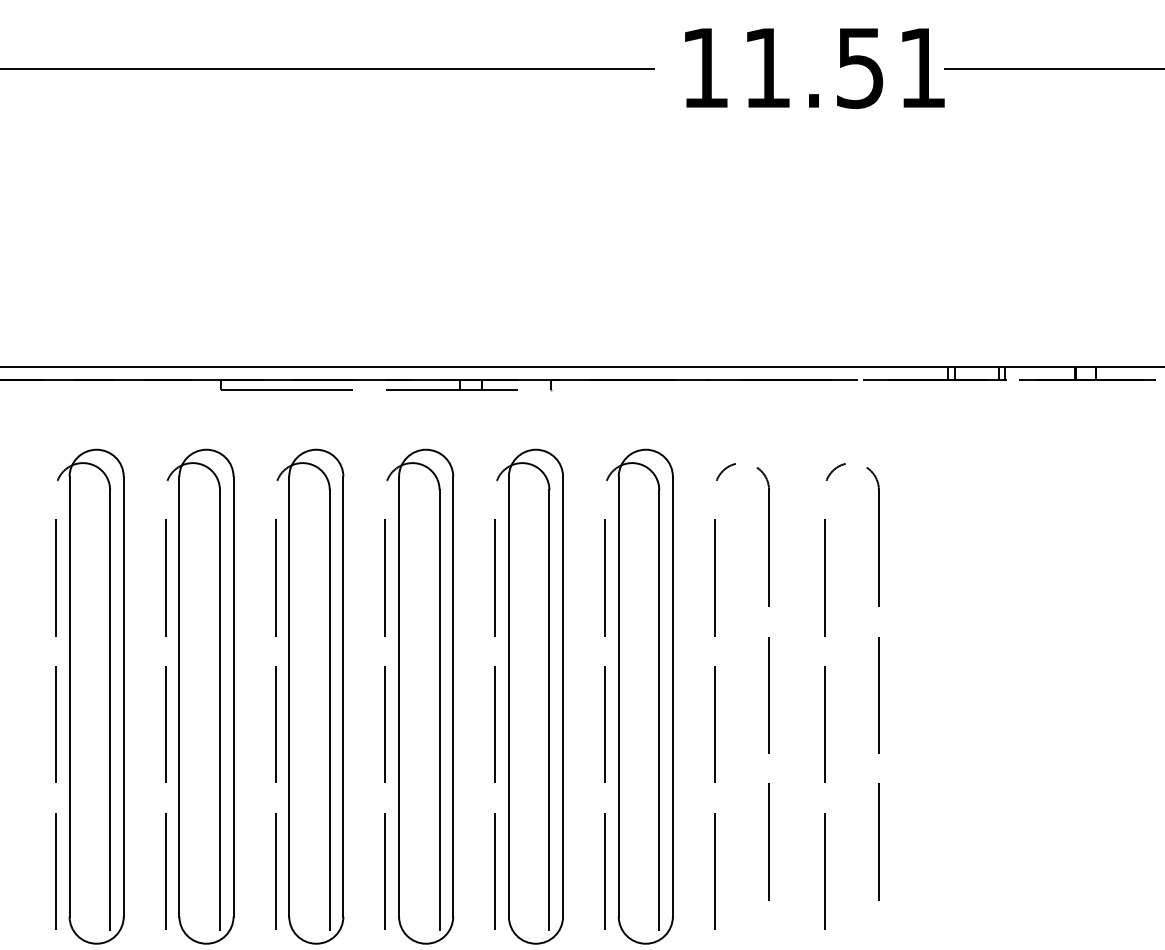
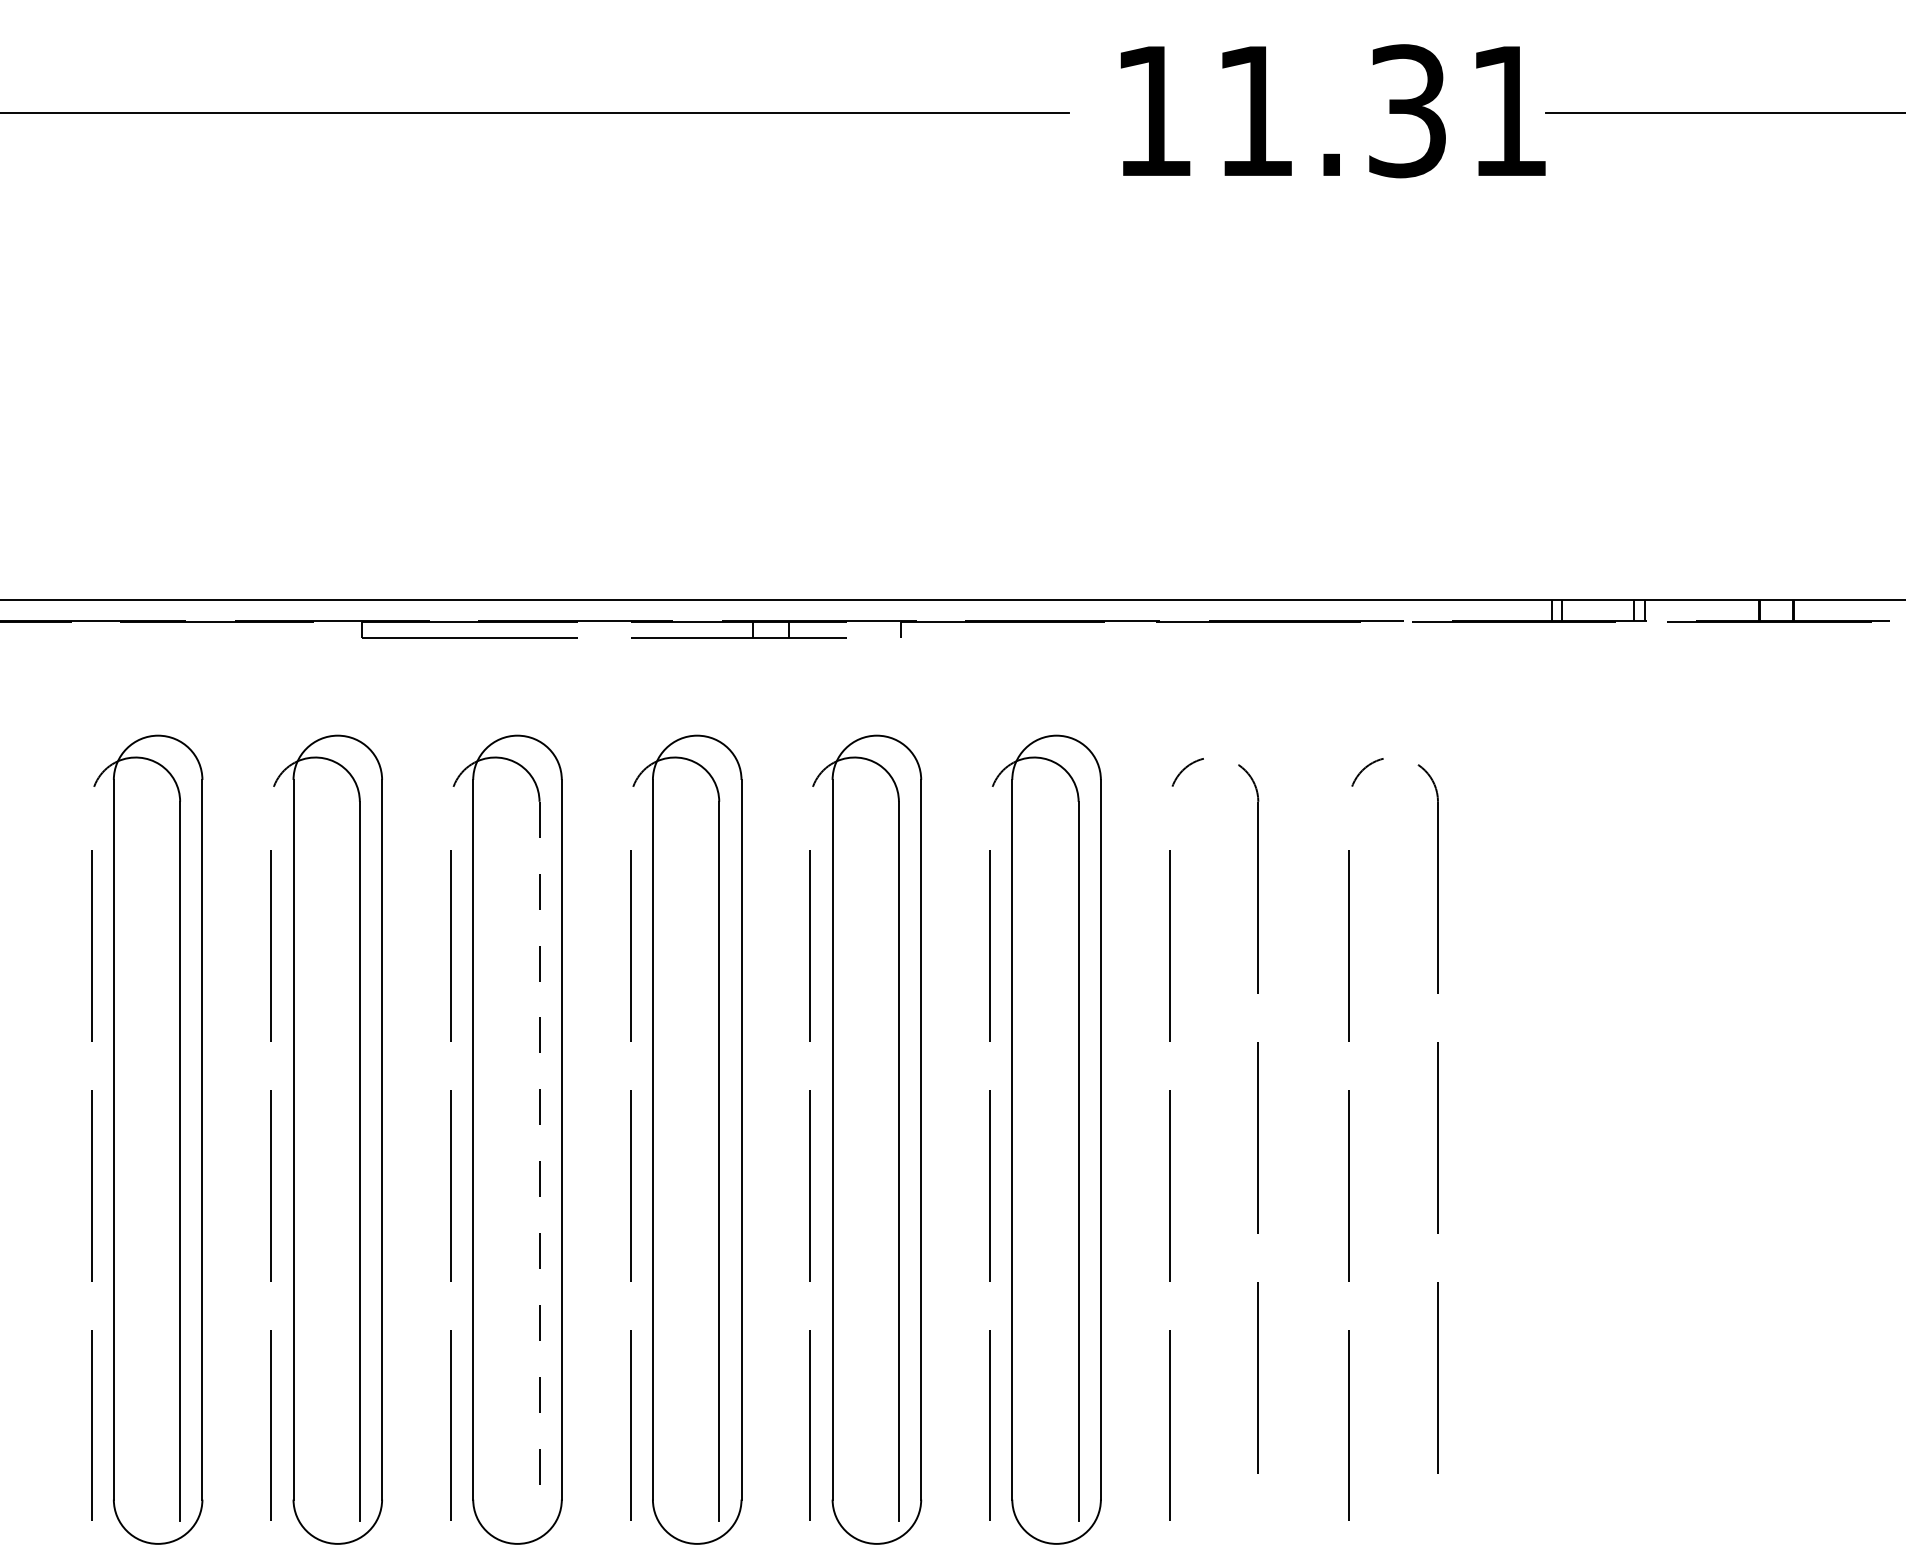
text: (860, 67) -> (1407, 110), 11.51 -> 11.31
line: (329, 710) -> (539, 1162), solid -> dashed

